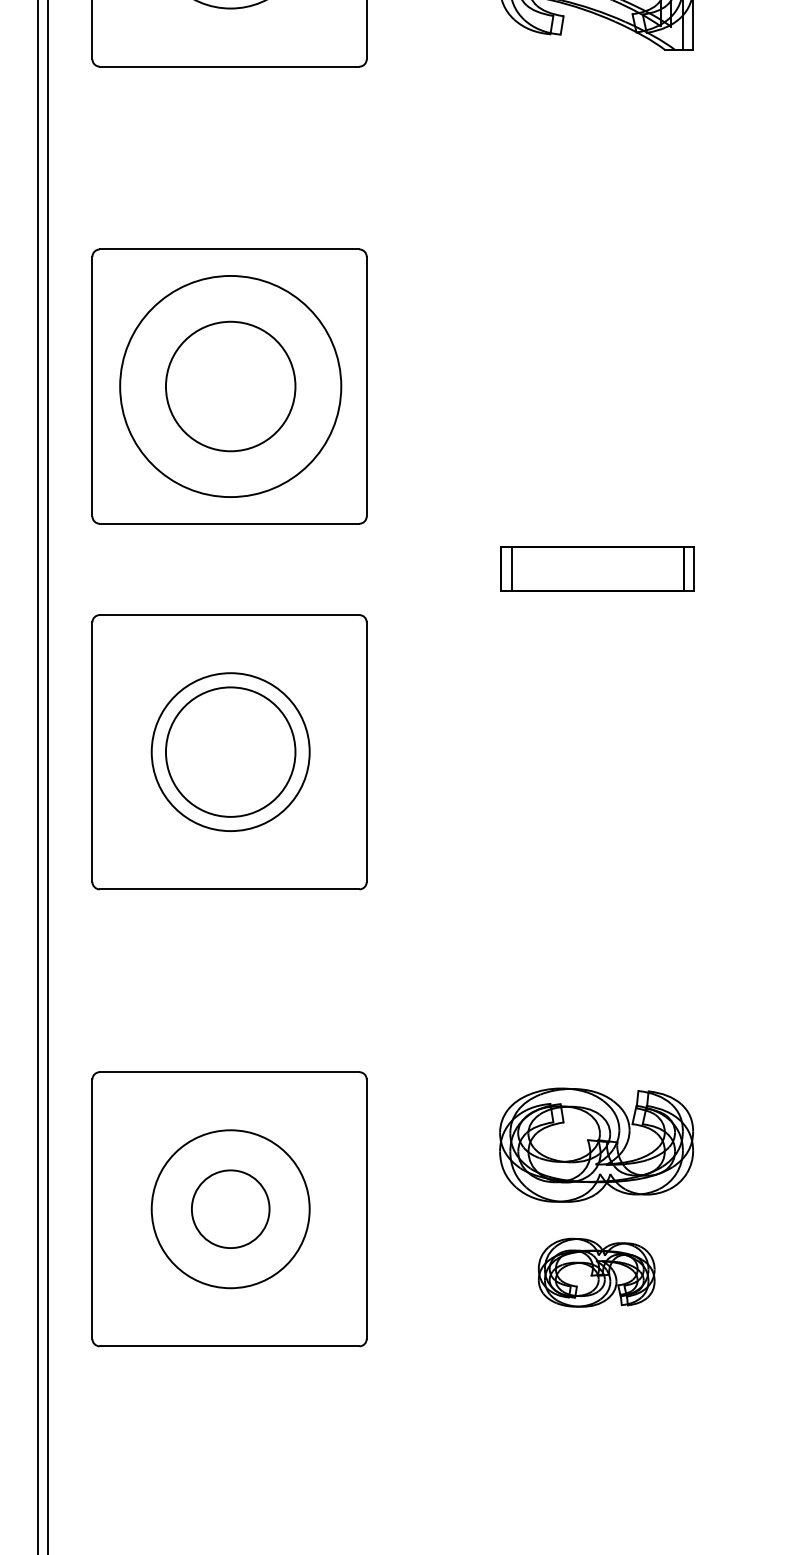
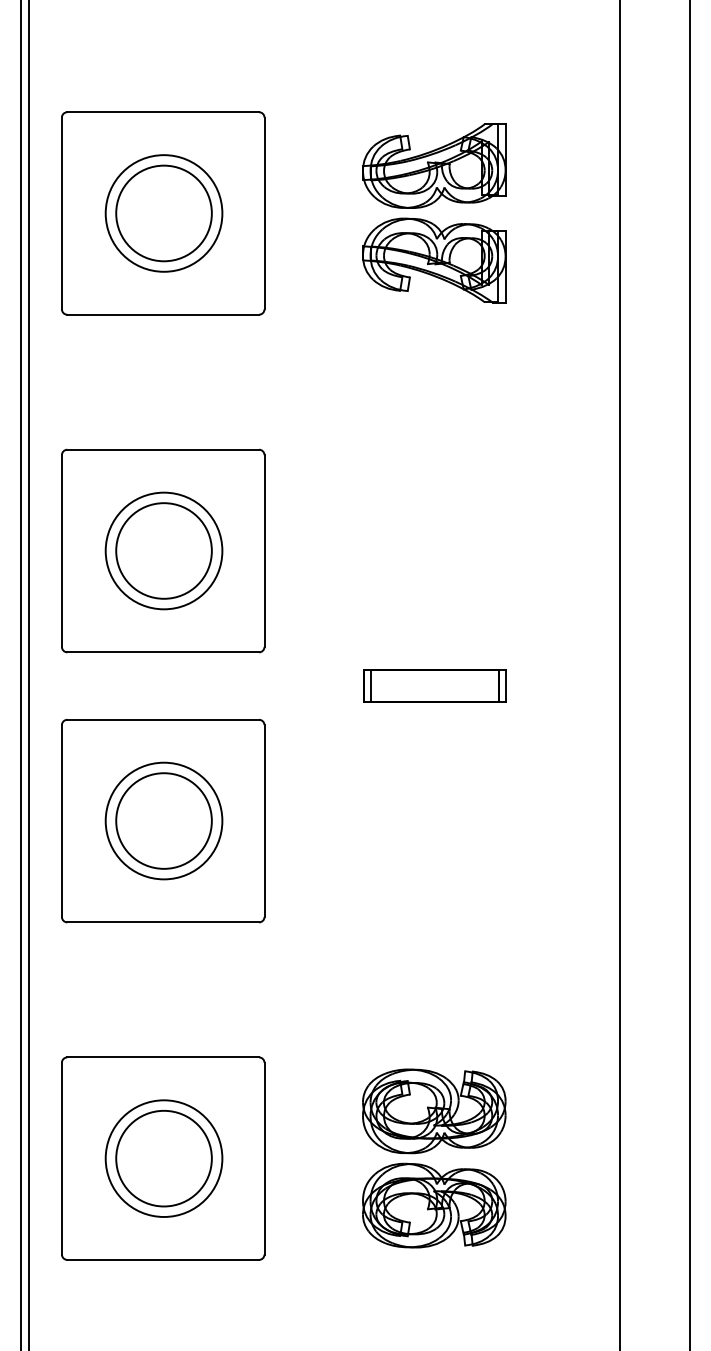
circle: (229, 385) -> (163, 550), size x0.71
circle: (229, 1209) -> (163, 1158), size x1.67
part: (596, 1272) -> (434, 1205), size x1.67

